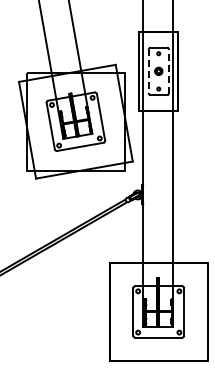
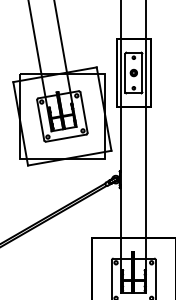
line: (148, 71) -> (125, 73), dashed -> solid
line: (168, 71) -> (142, 73), dashed -> solid

